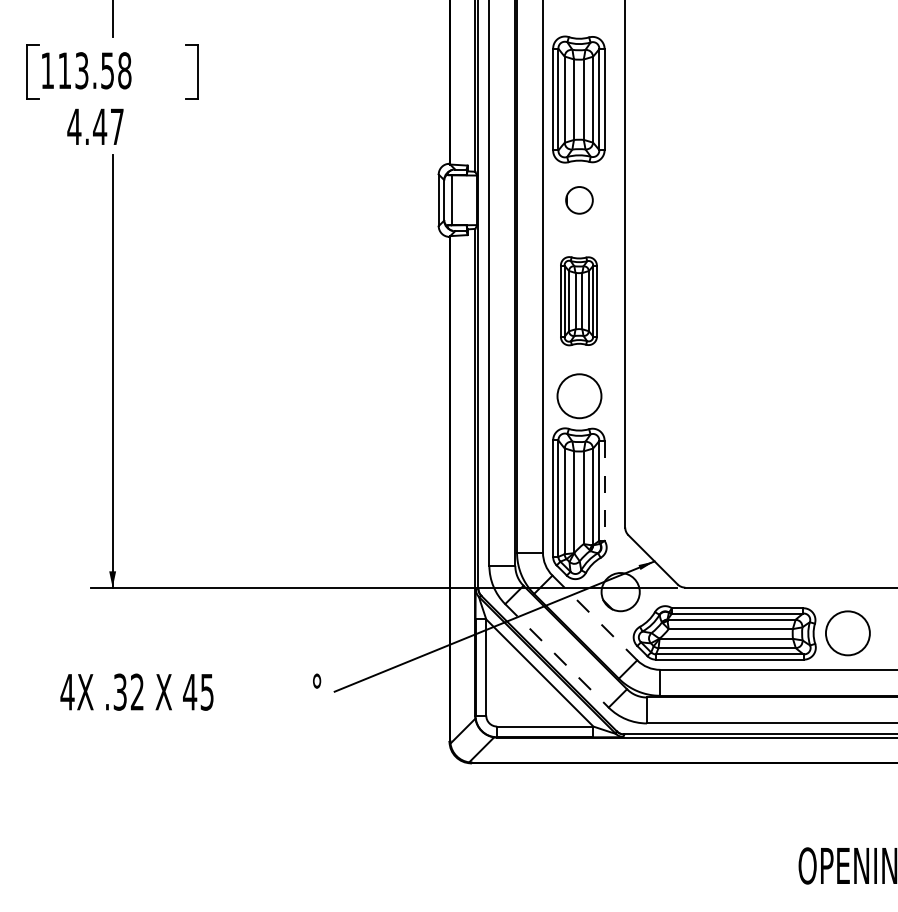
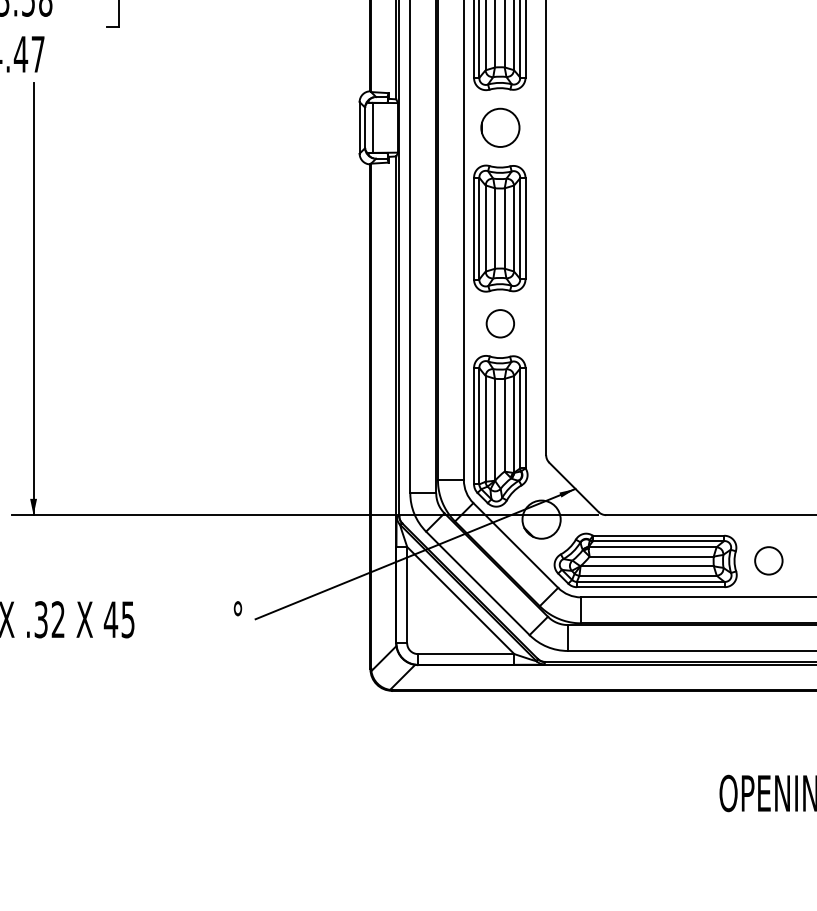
circle: (579, 200) -> (500, 128), size x1.43
part: (578, 301) -> (499, 229), size x1.43
circle: (579, 395) -> (500, 323), size x0.62
line: (604, 490) -> (525, 418), dashed -> solid
line: (594, 617) -> (515, 545), dashed -> solid
circle: (847, 633) -> (768, 561), size x0.62
line: (557, 656) -> (478, 584), dashed -> solid

